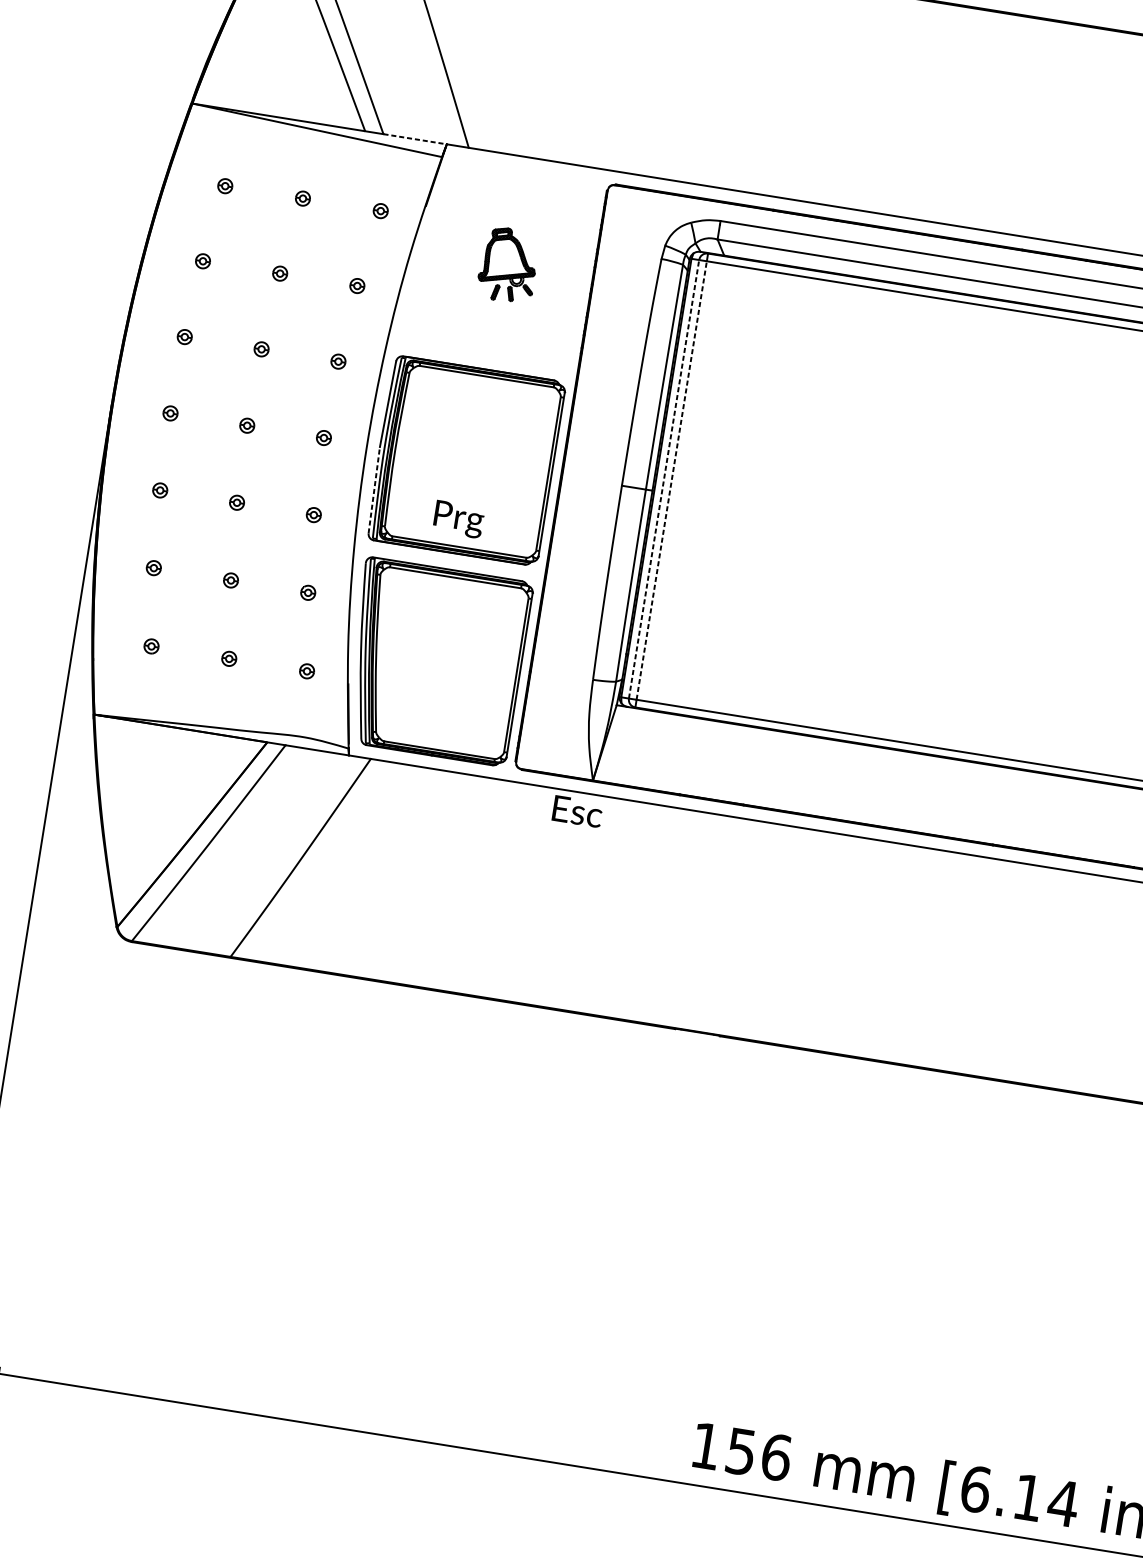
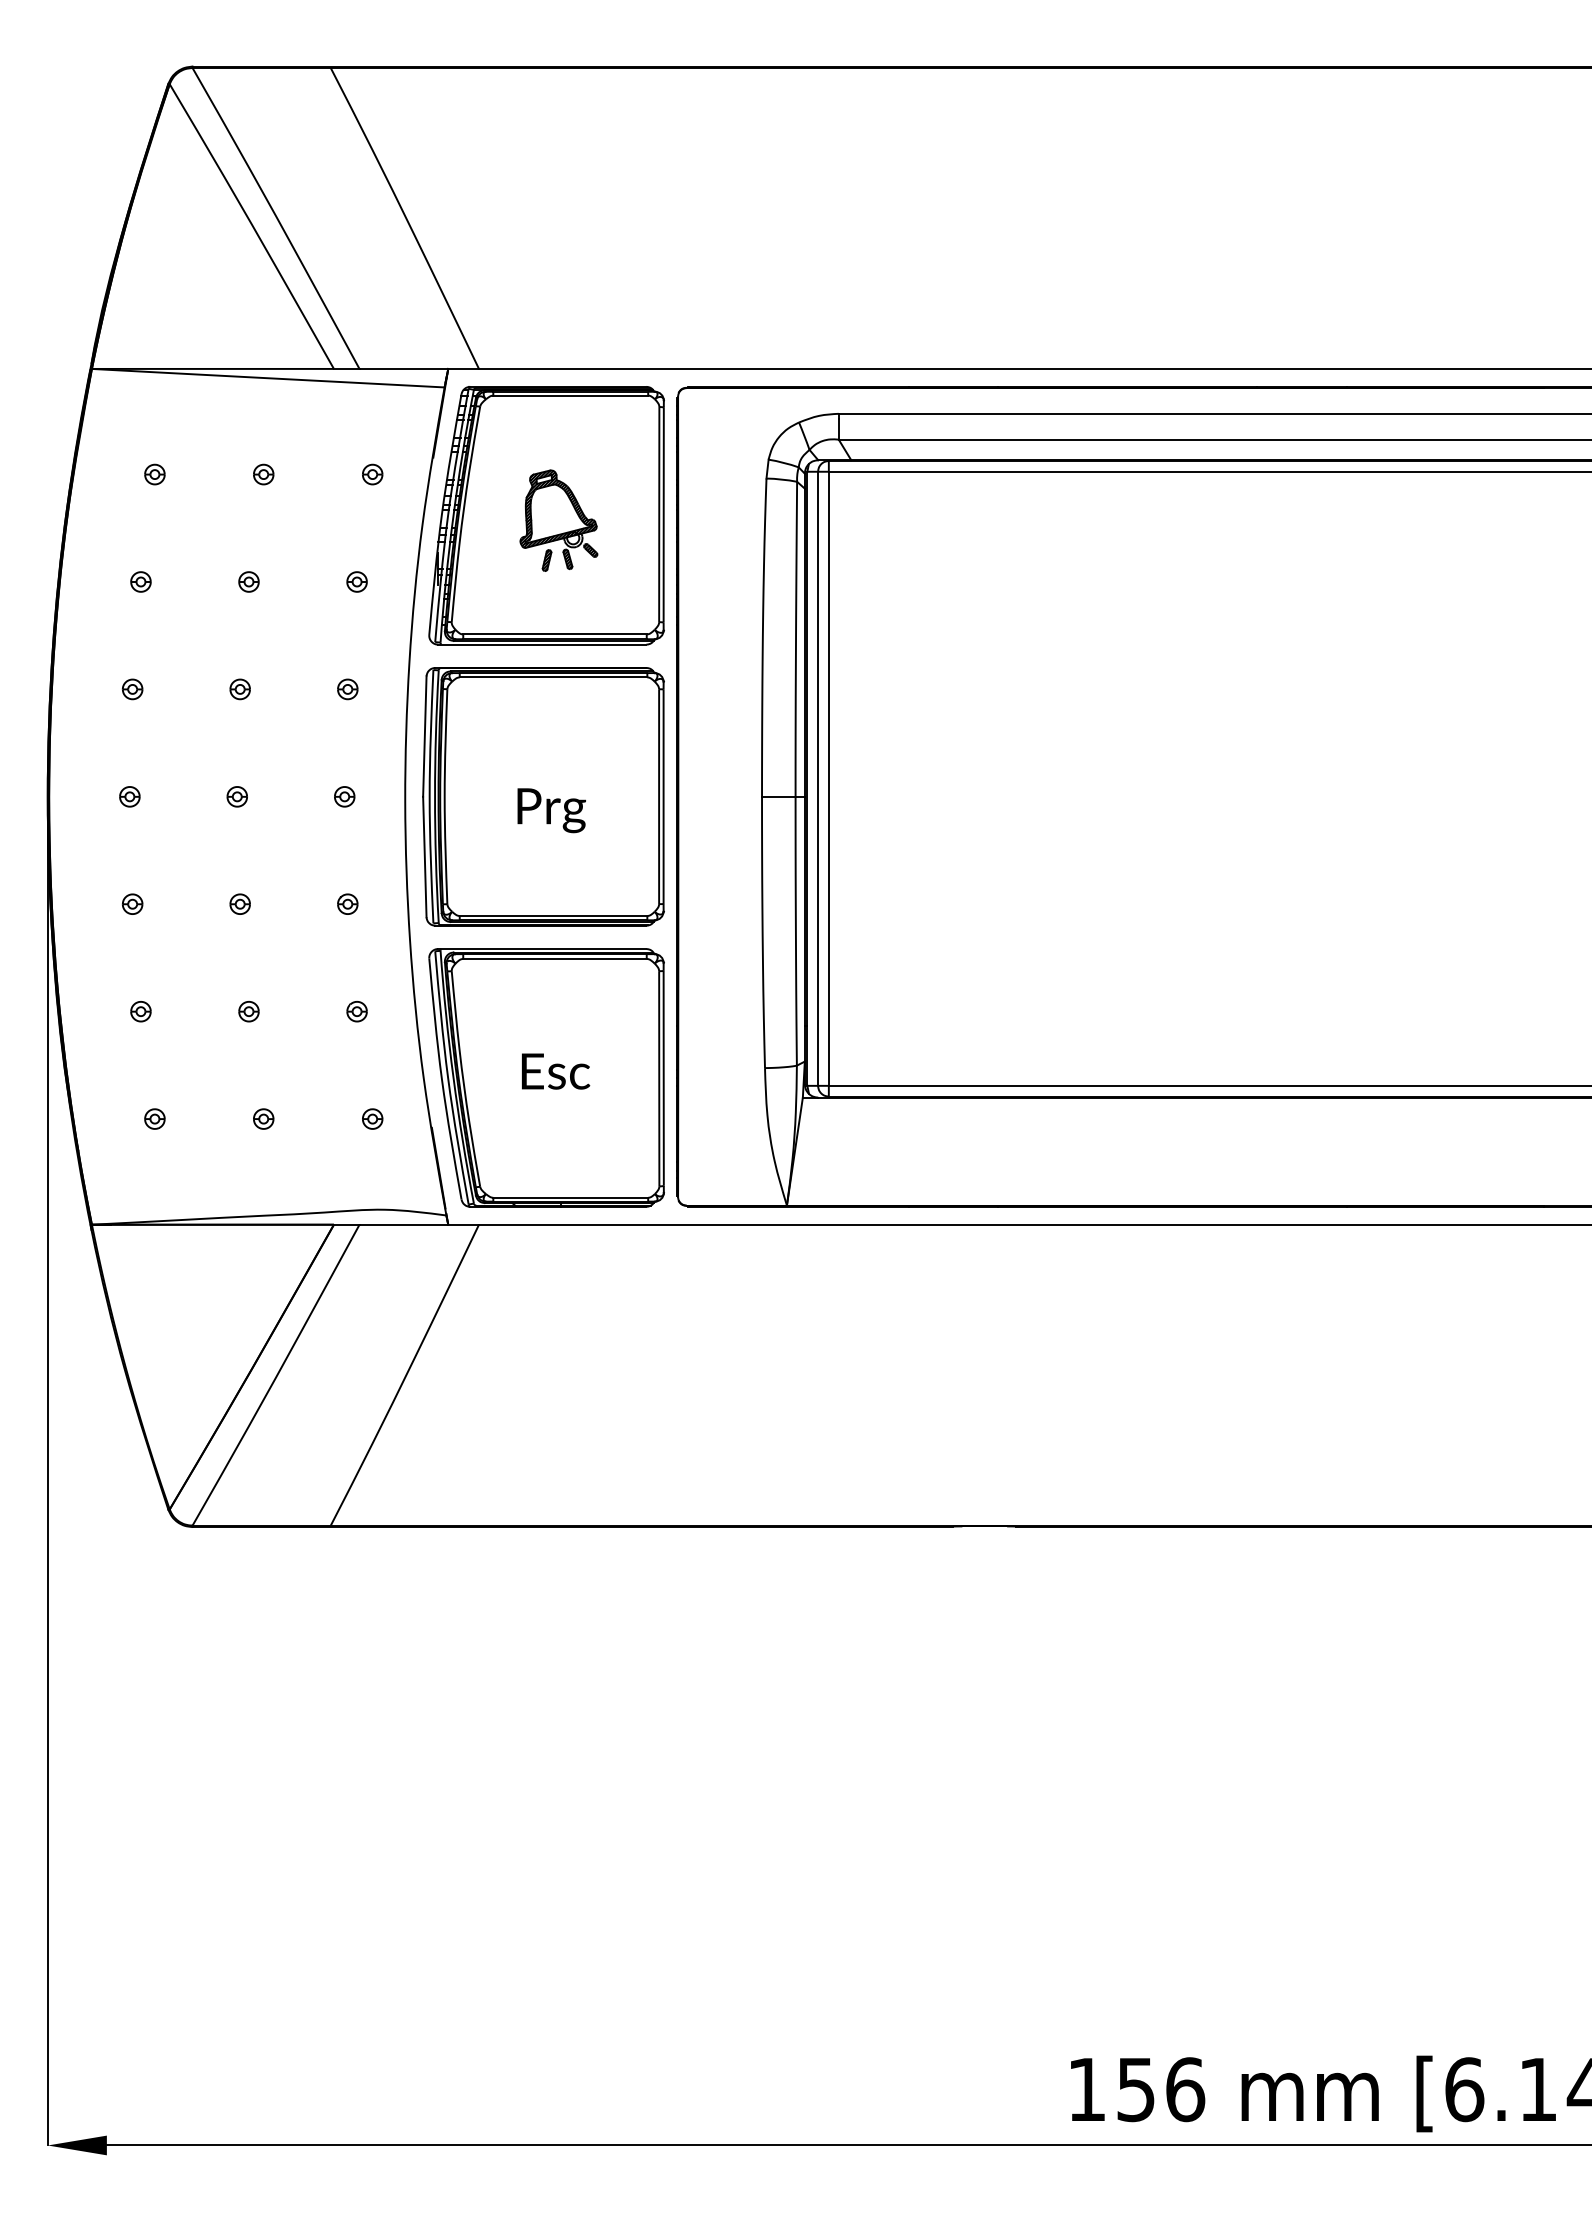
line: (415, 138) -> (404, 368), dashed -> solid
part: (500, 260) -> (546, 515), added
line: (664, 479) -> (818, 778), dashed -> solid
line: (671, 480) -> (828, 778), dashed -> solid
line: (374, 489) -> (424, 856), dashed -> solid
text: (458, 519) -> (551, 810), moved
text: (578, 811) -> (556, 1071), moved

